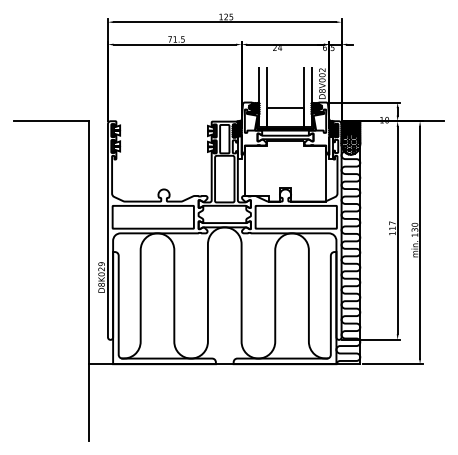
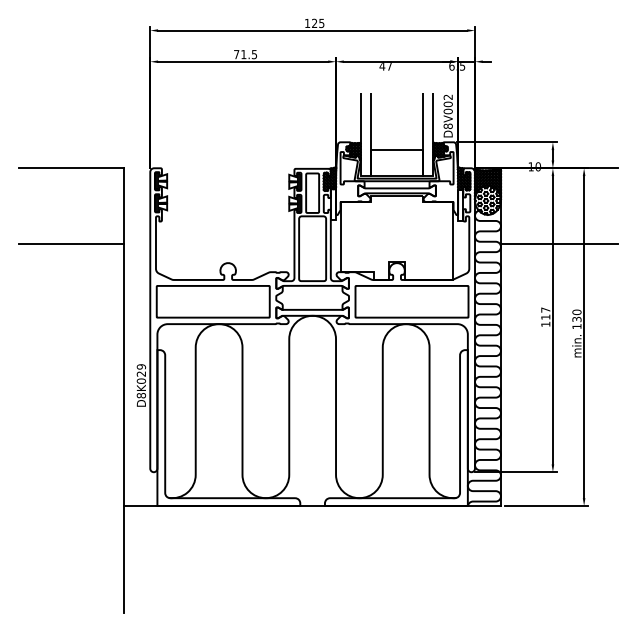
text: (277, 48) -> (385, 66), 24 -> 47
line: (51, 175) -> (71, 243), added
line: (401, 175) -> (558, 243), added

